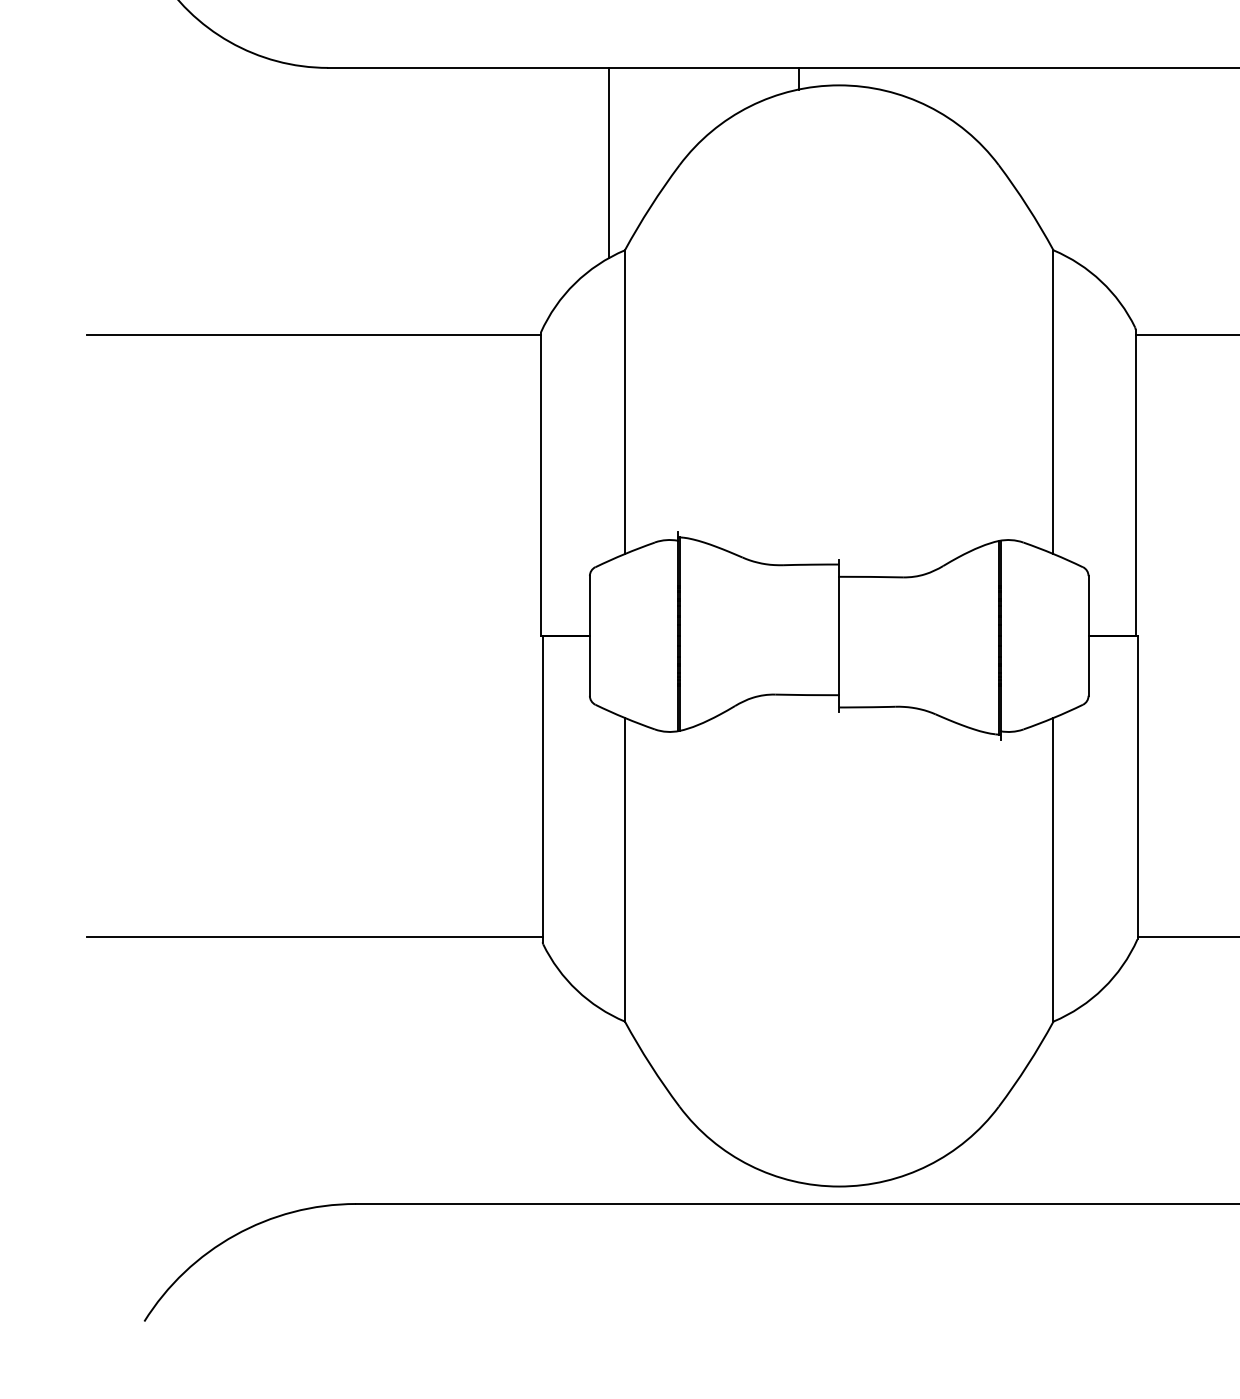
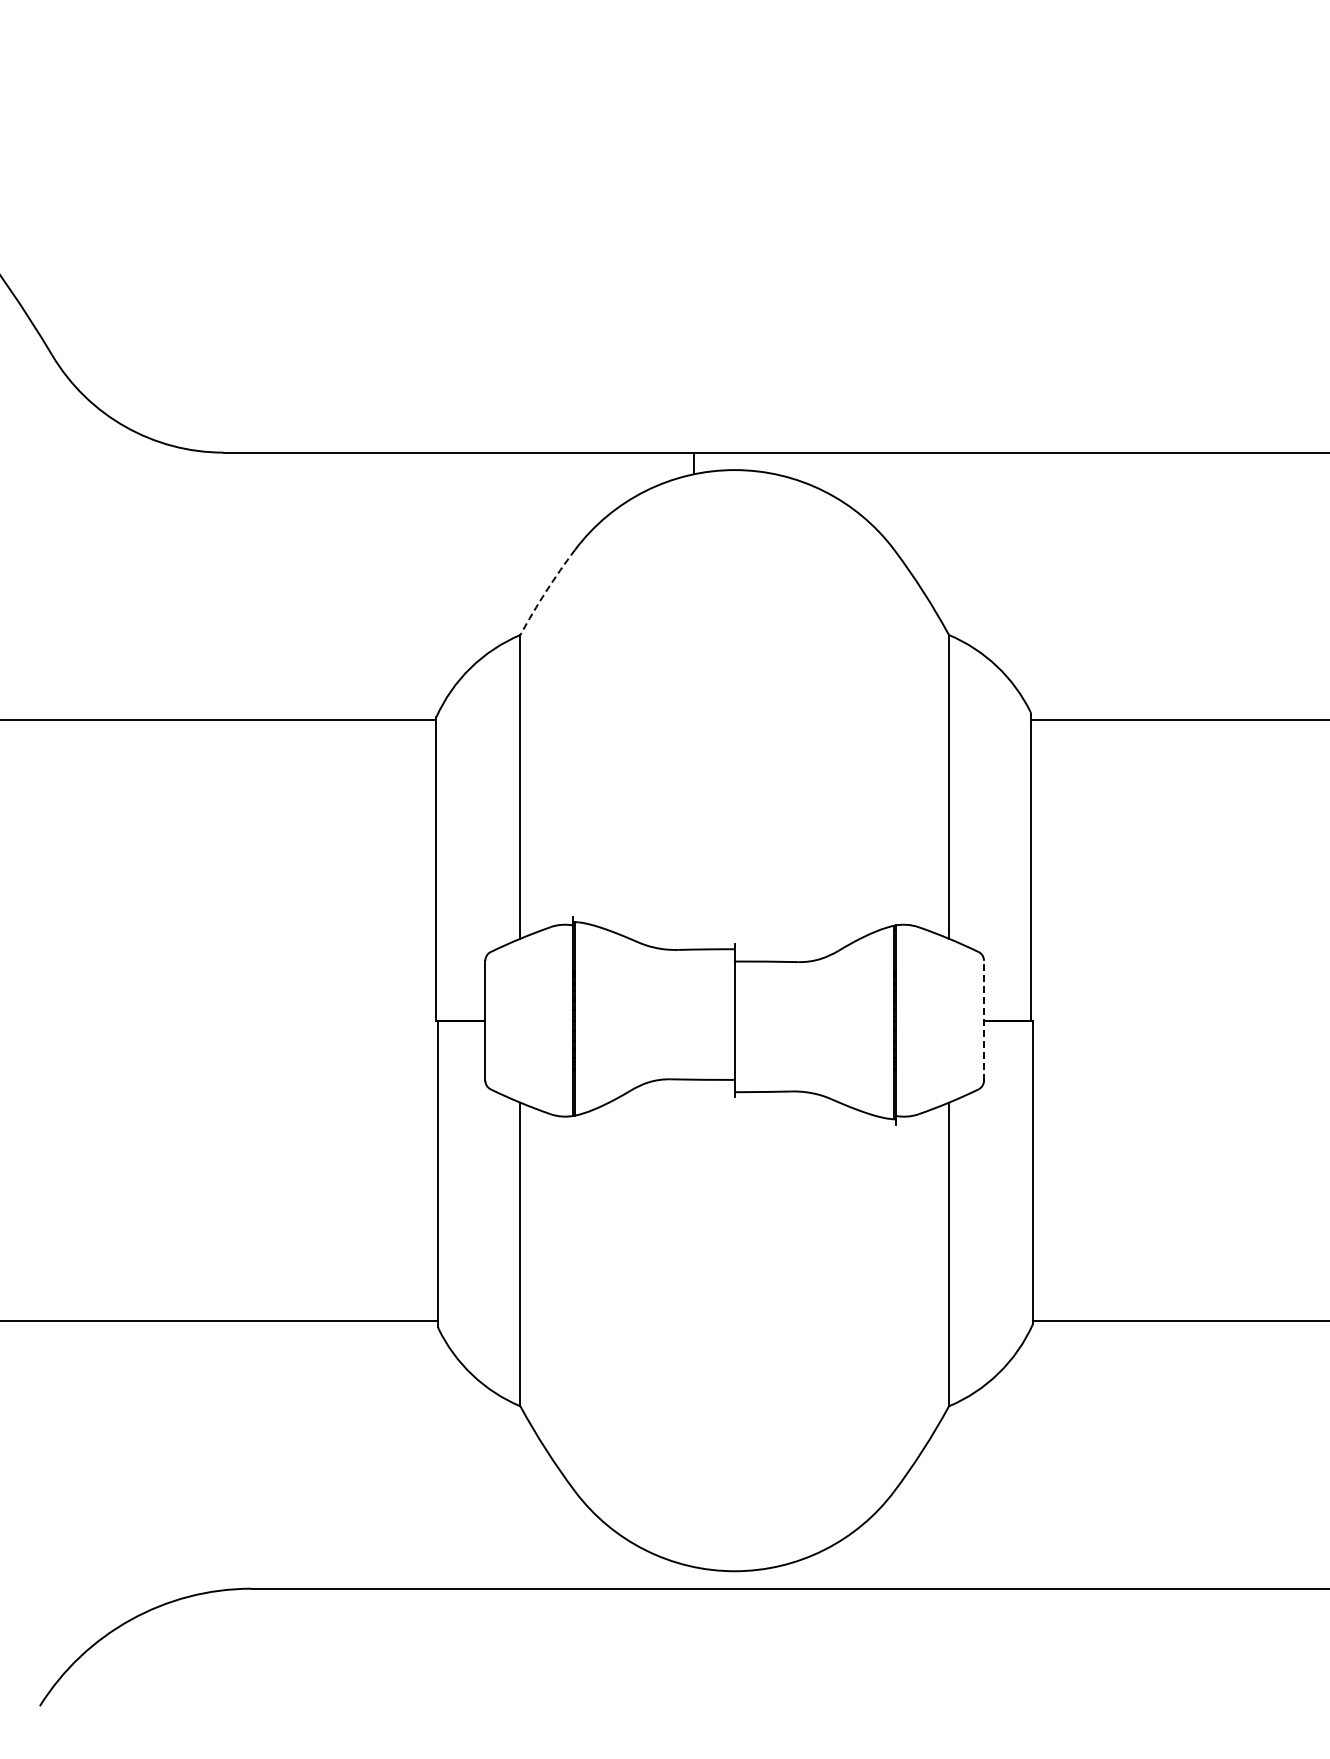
line: (609, 162) -> (504, 547), removed
arc: (651, 206) -> (546, 591), solid -> dashed
line: (1089, 635) -> (984, 1020), solid -> dashed

